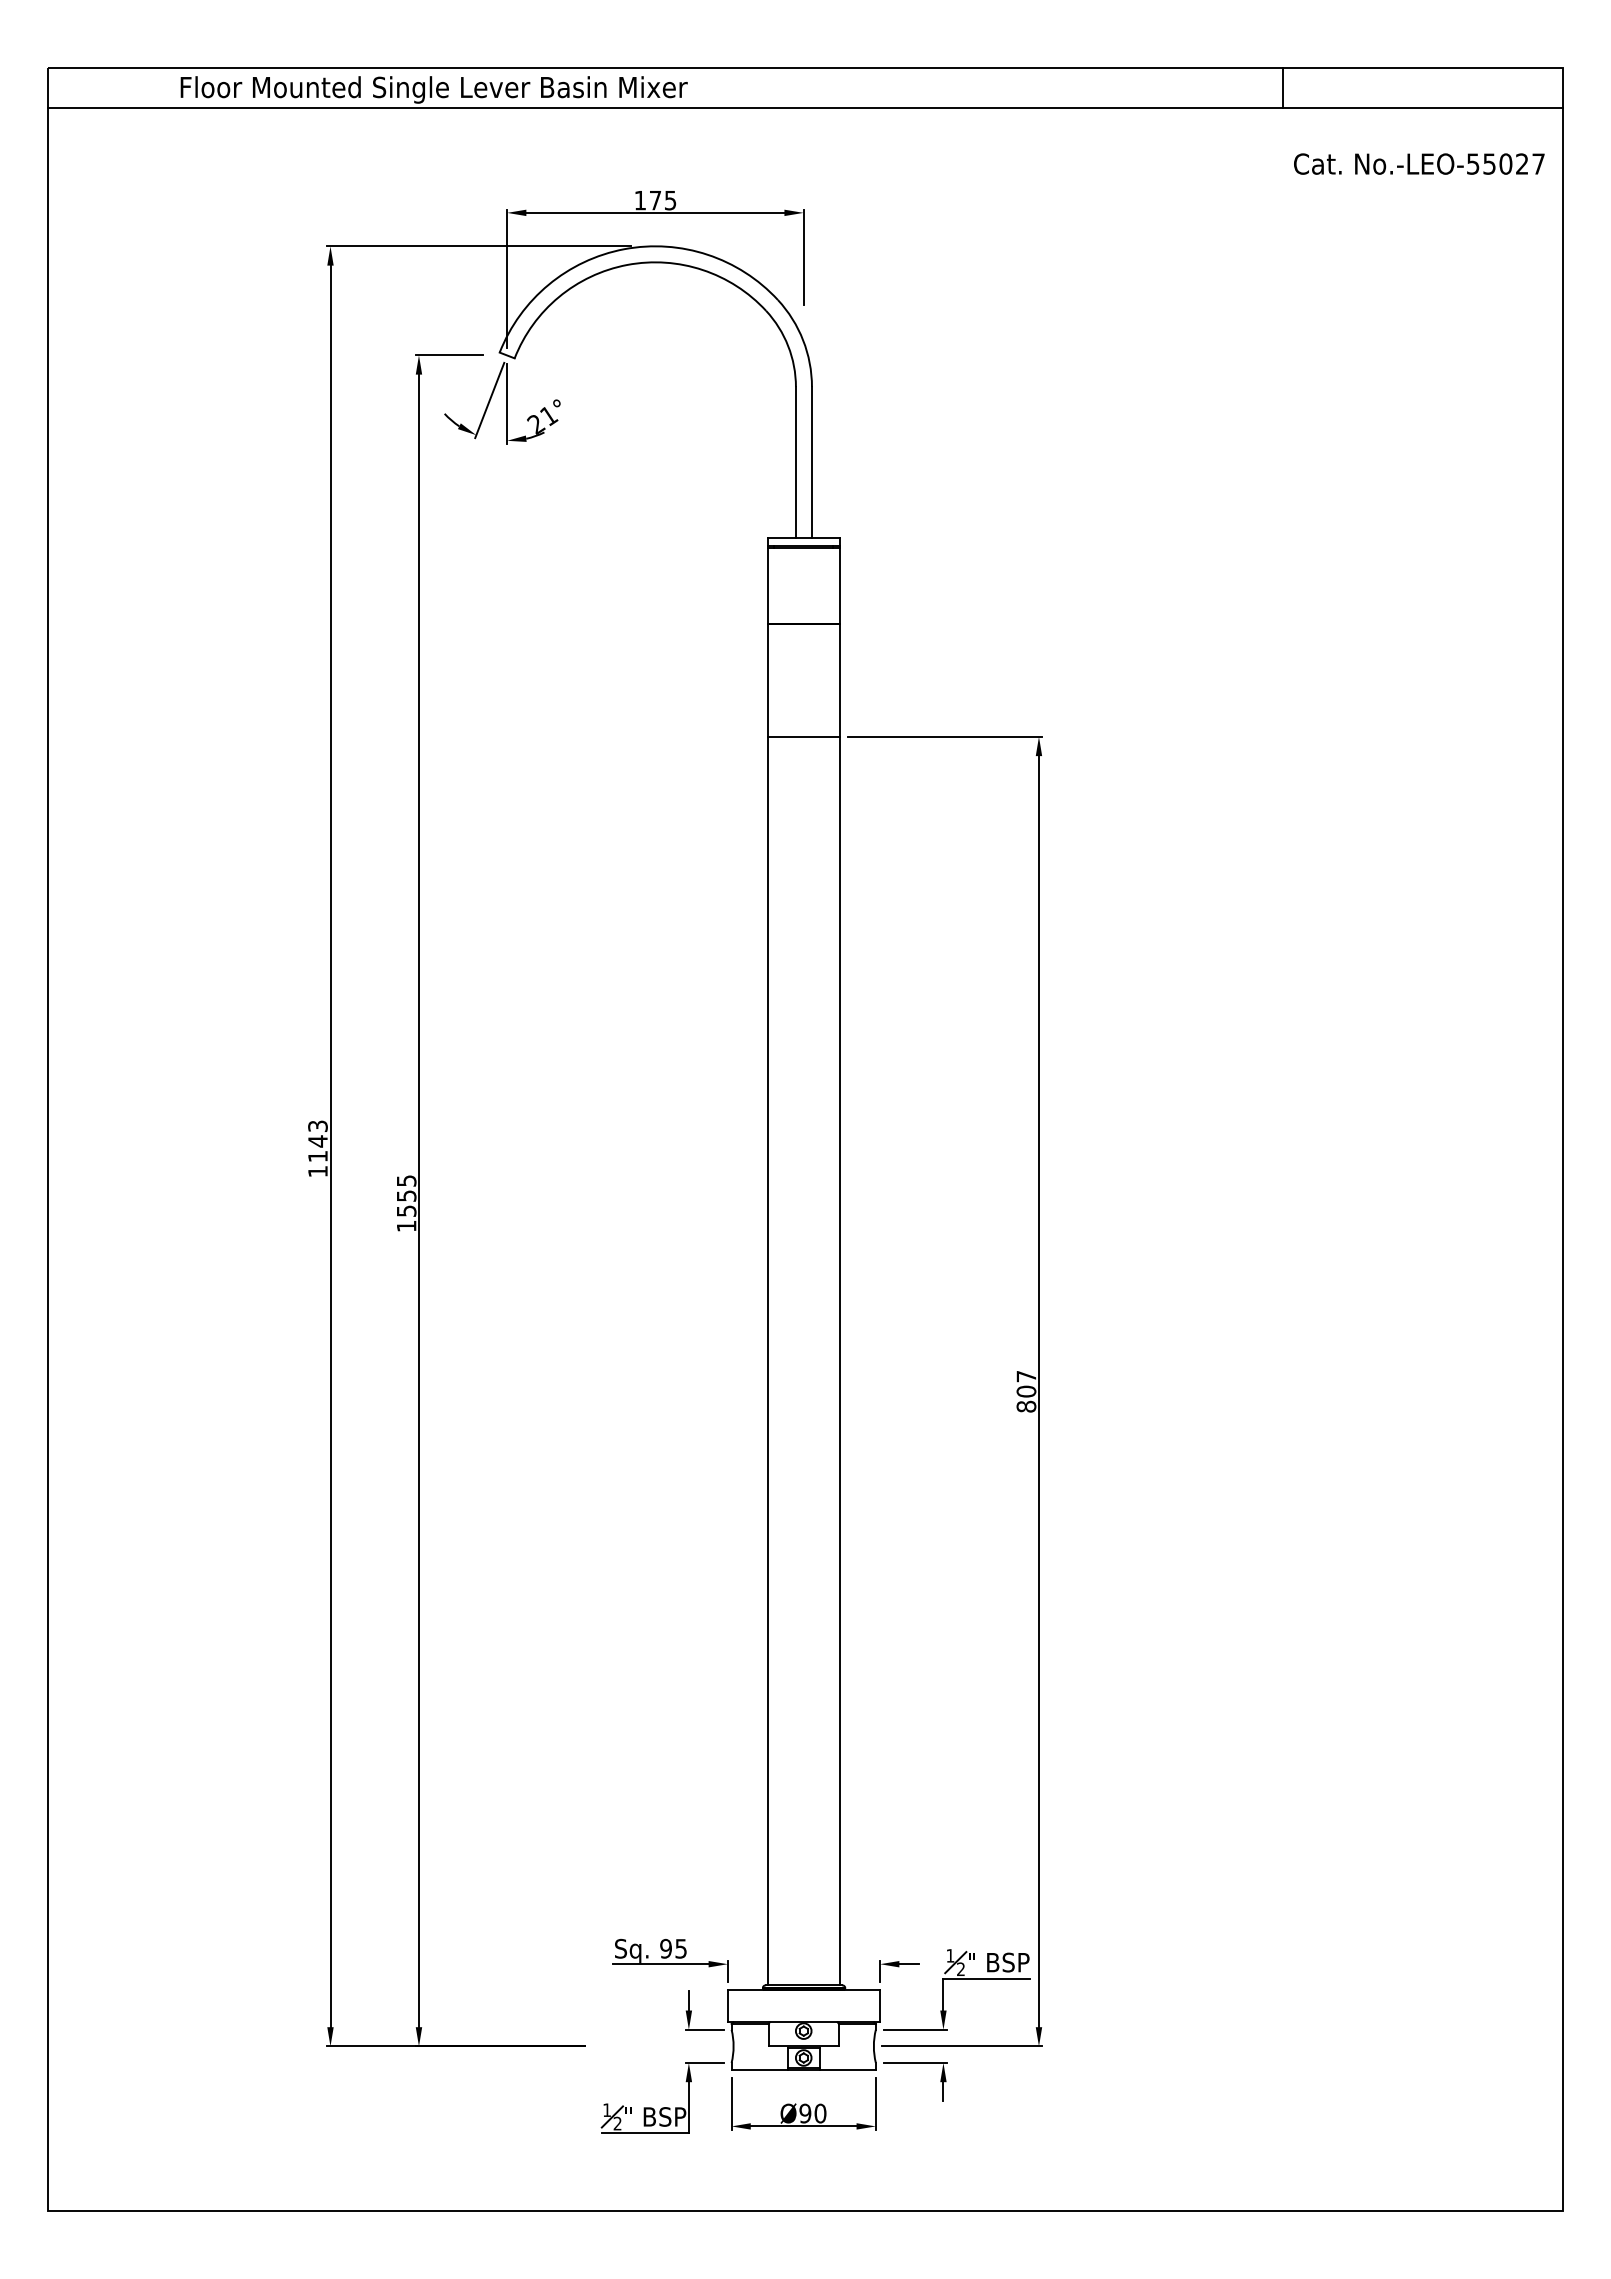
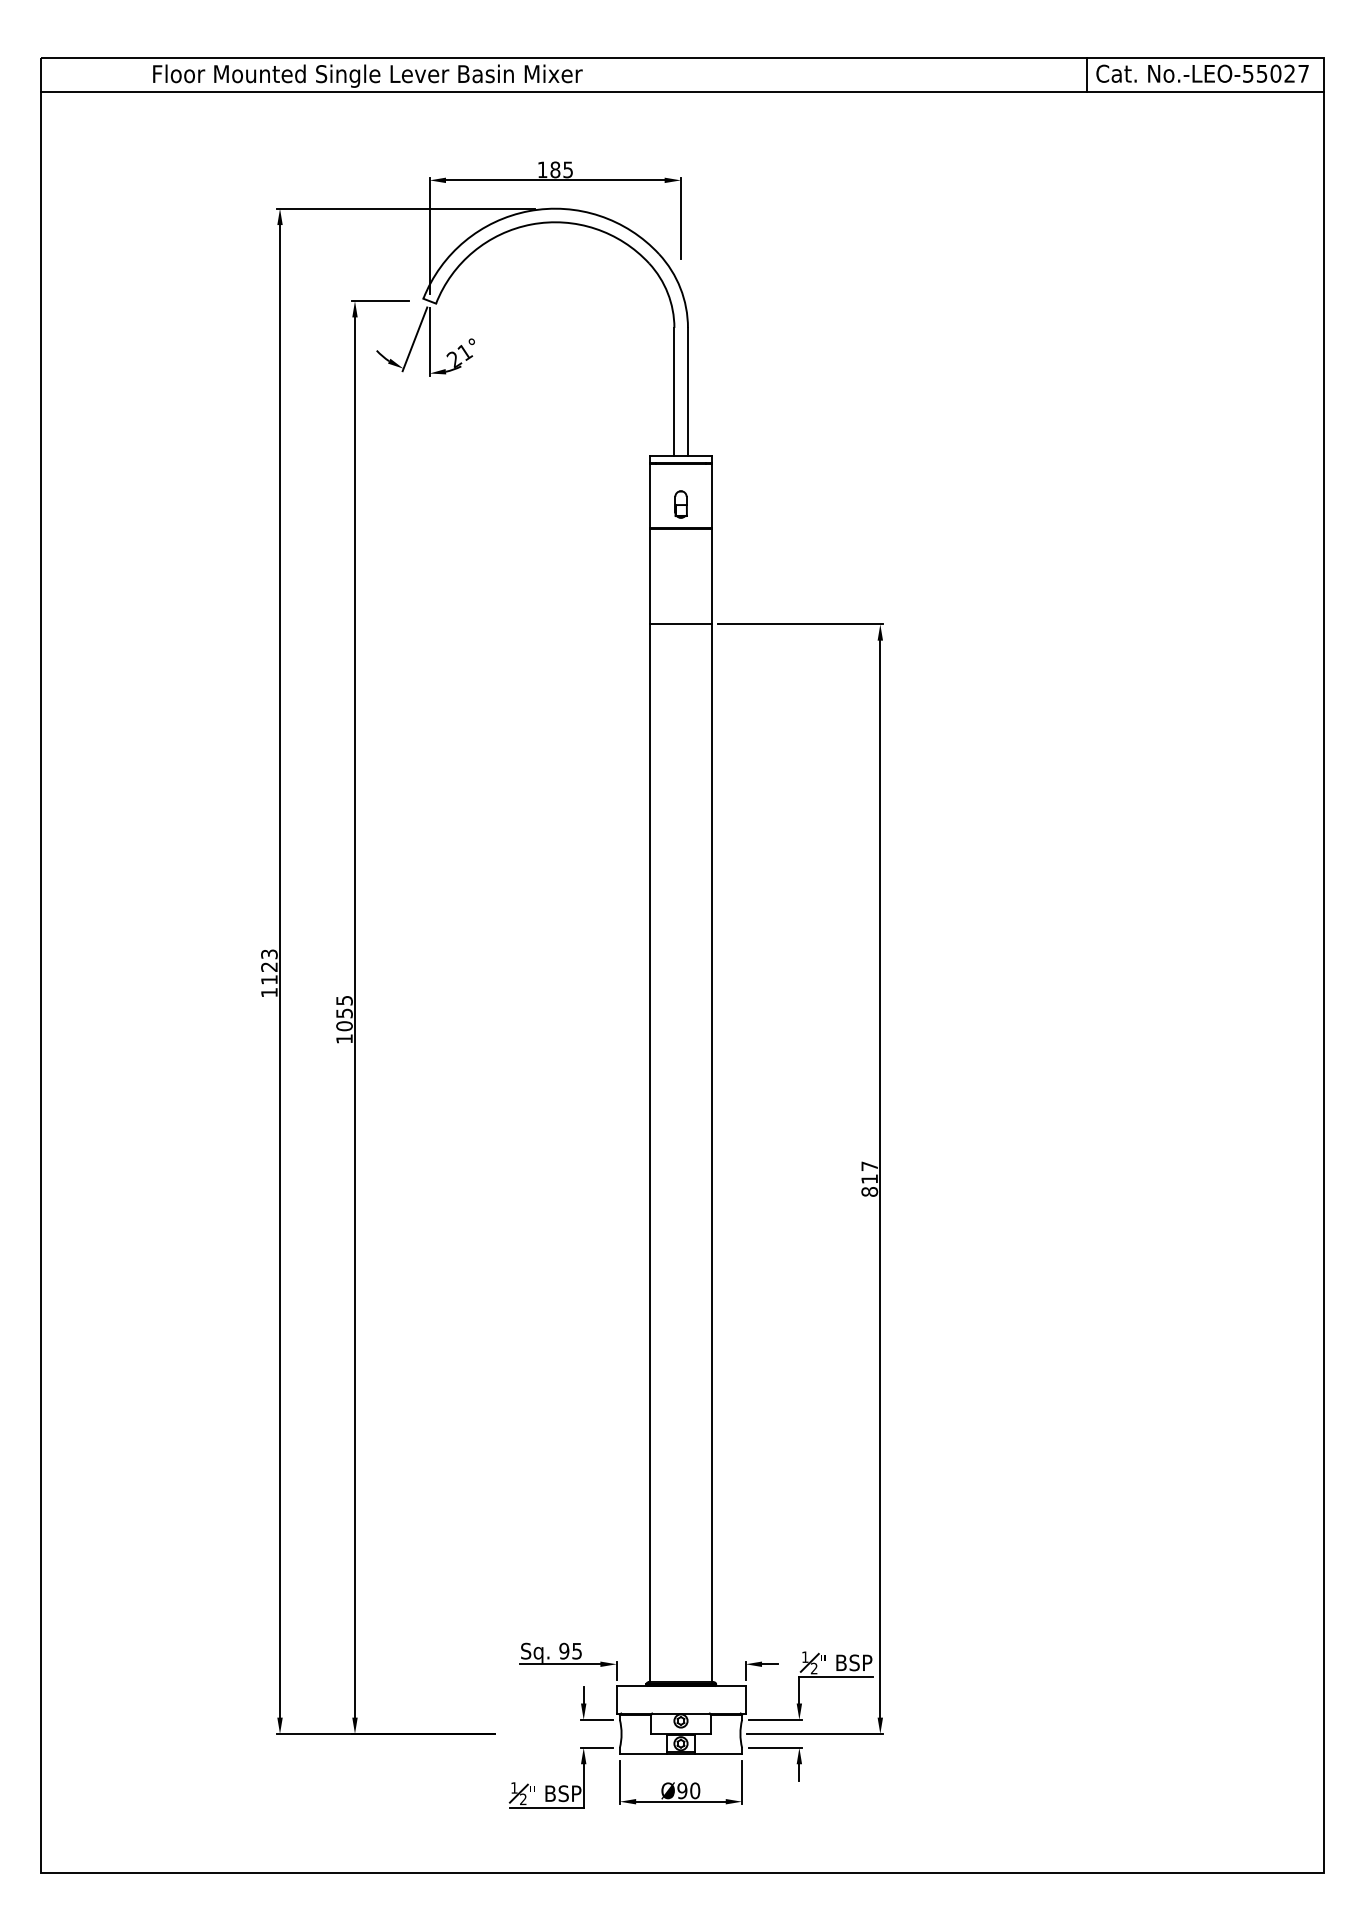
text: (1419, 163) -> (1202, 73), moved
text: (655, 200) -> (555, 169), 175 -> 185
part: (803, 595) -> (680, 504), added
text: (317, 1141) -> (269, 967), 1143 -> 1123
text: (406, 1211) -> (344, 1026), 1555 -> 1055
text: (1026, 1391) -> (869, 1179), 807 -> 817

